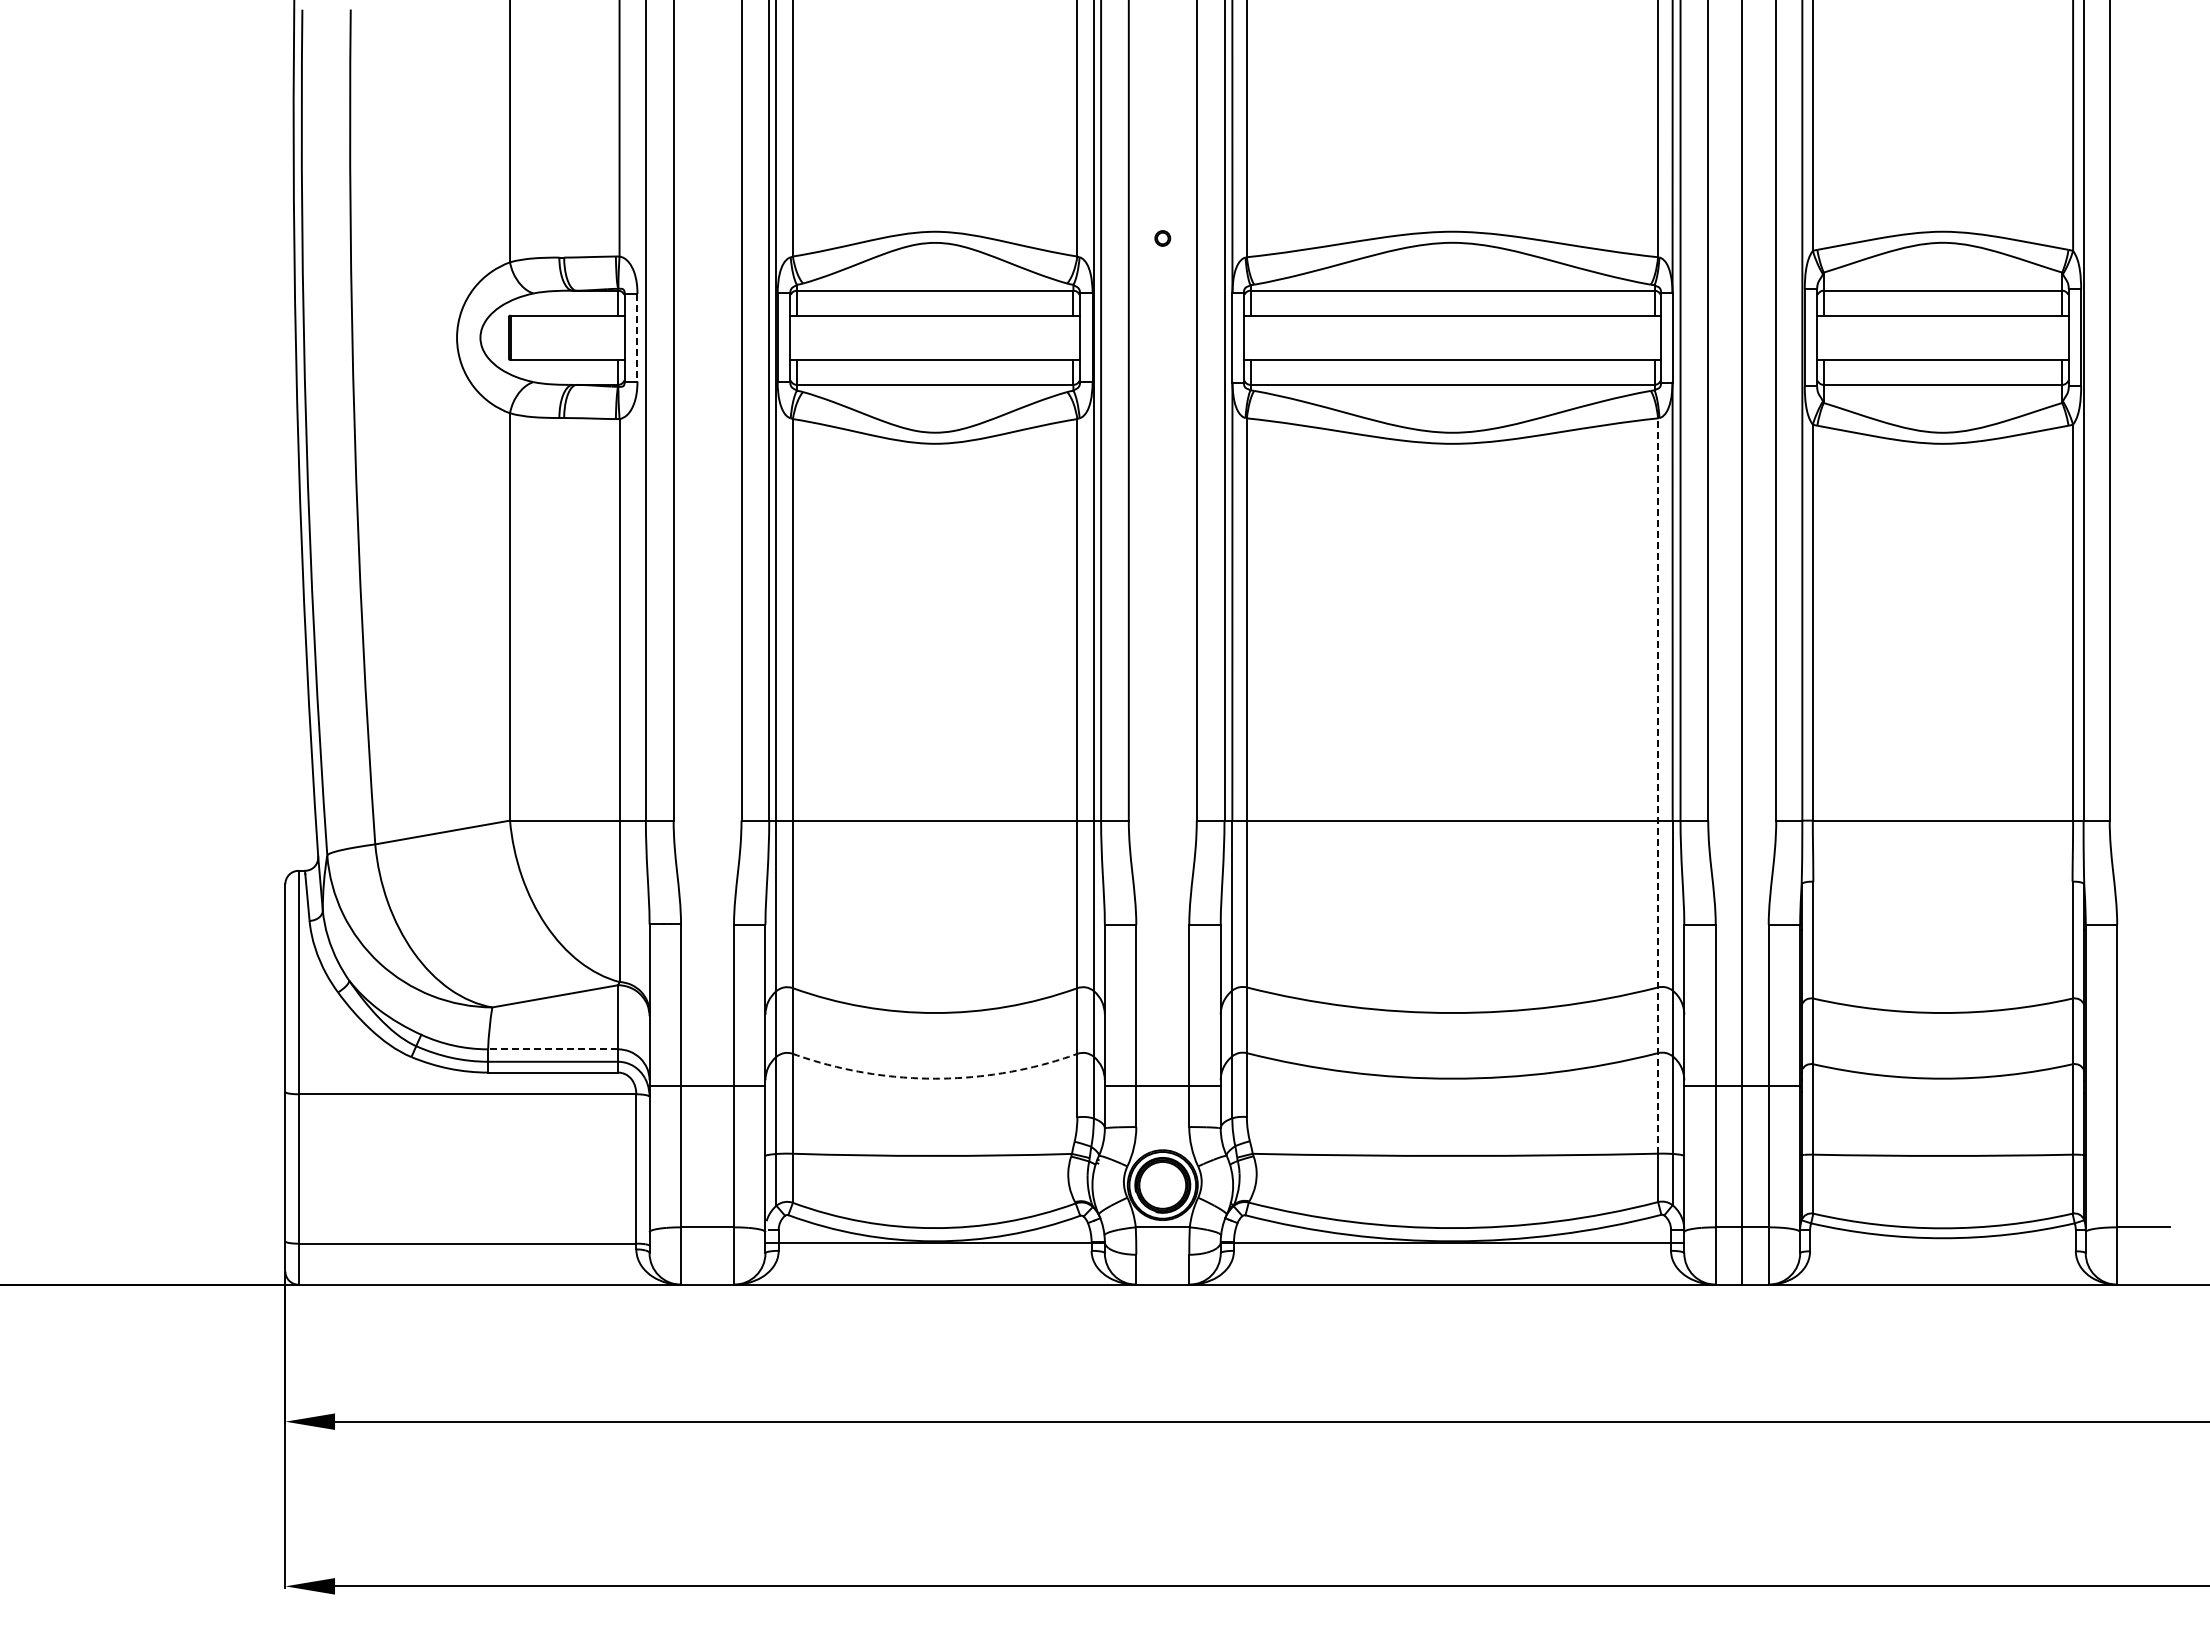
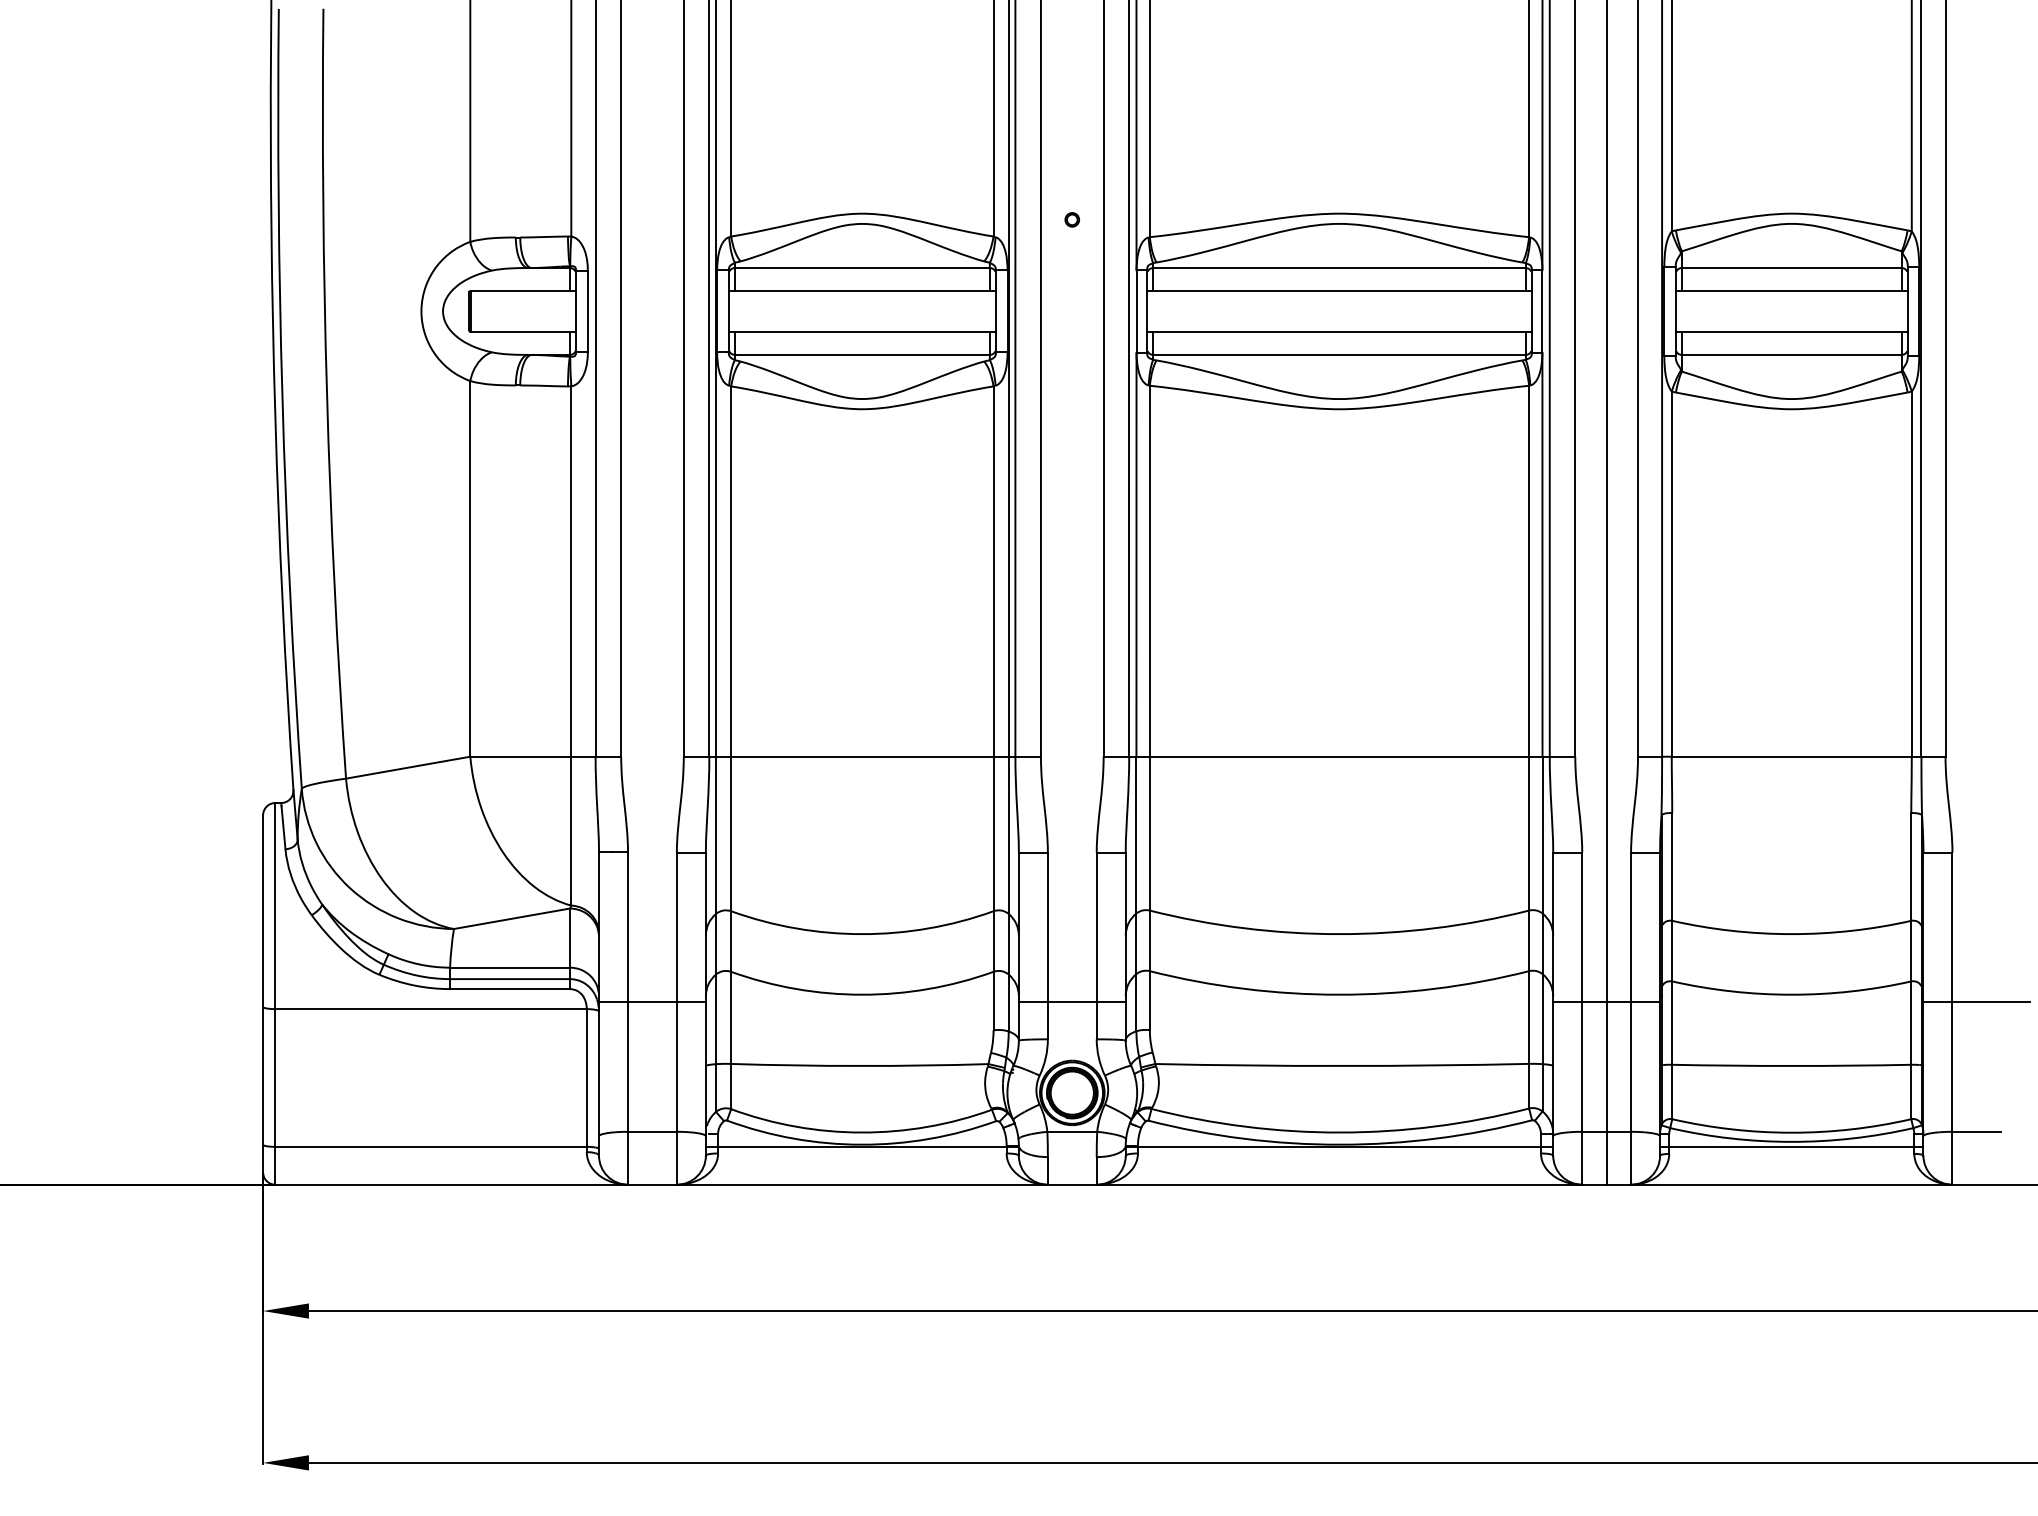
line: (637, 337) -> (587, 311), dashed -> solid
line: (1658, 786) -> (1529, 725), dashed -> solid
line: (552, 1049) -> (509, 967), dashed -> solid
arc: (935, 1078) -> (862, 994), dashed -> solid
line: (2143, 1086) -> (1976, 1001), added
line: (1942, 1243) -> (1791, 1146), added

